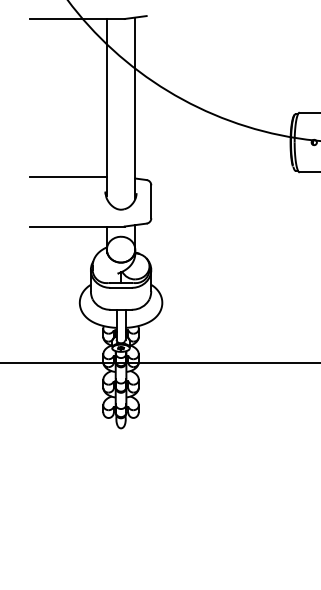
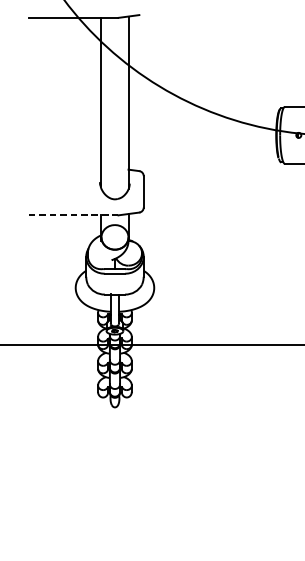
line: (68, 177) -> (64, 168), removed
line: (77, 226) -> (73, 215), solid -> dashed

